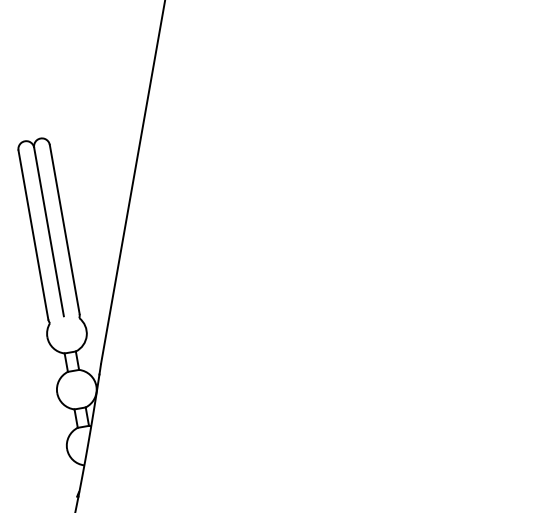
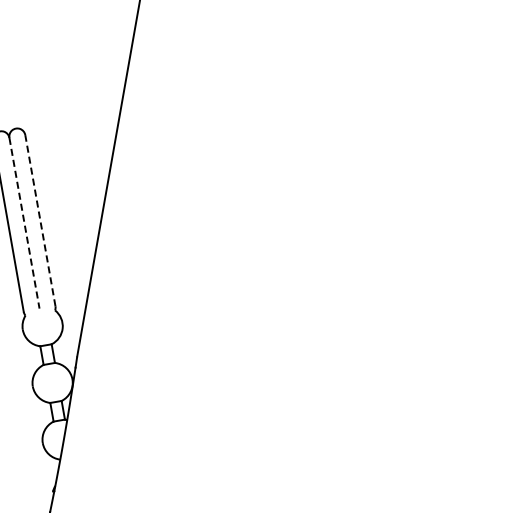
line: (64, 229) -> (40, 220), solid -> dashed
line: (49, 232) -> (24, 223), solid -> dashed

